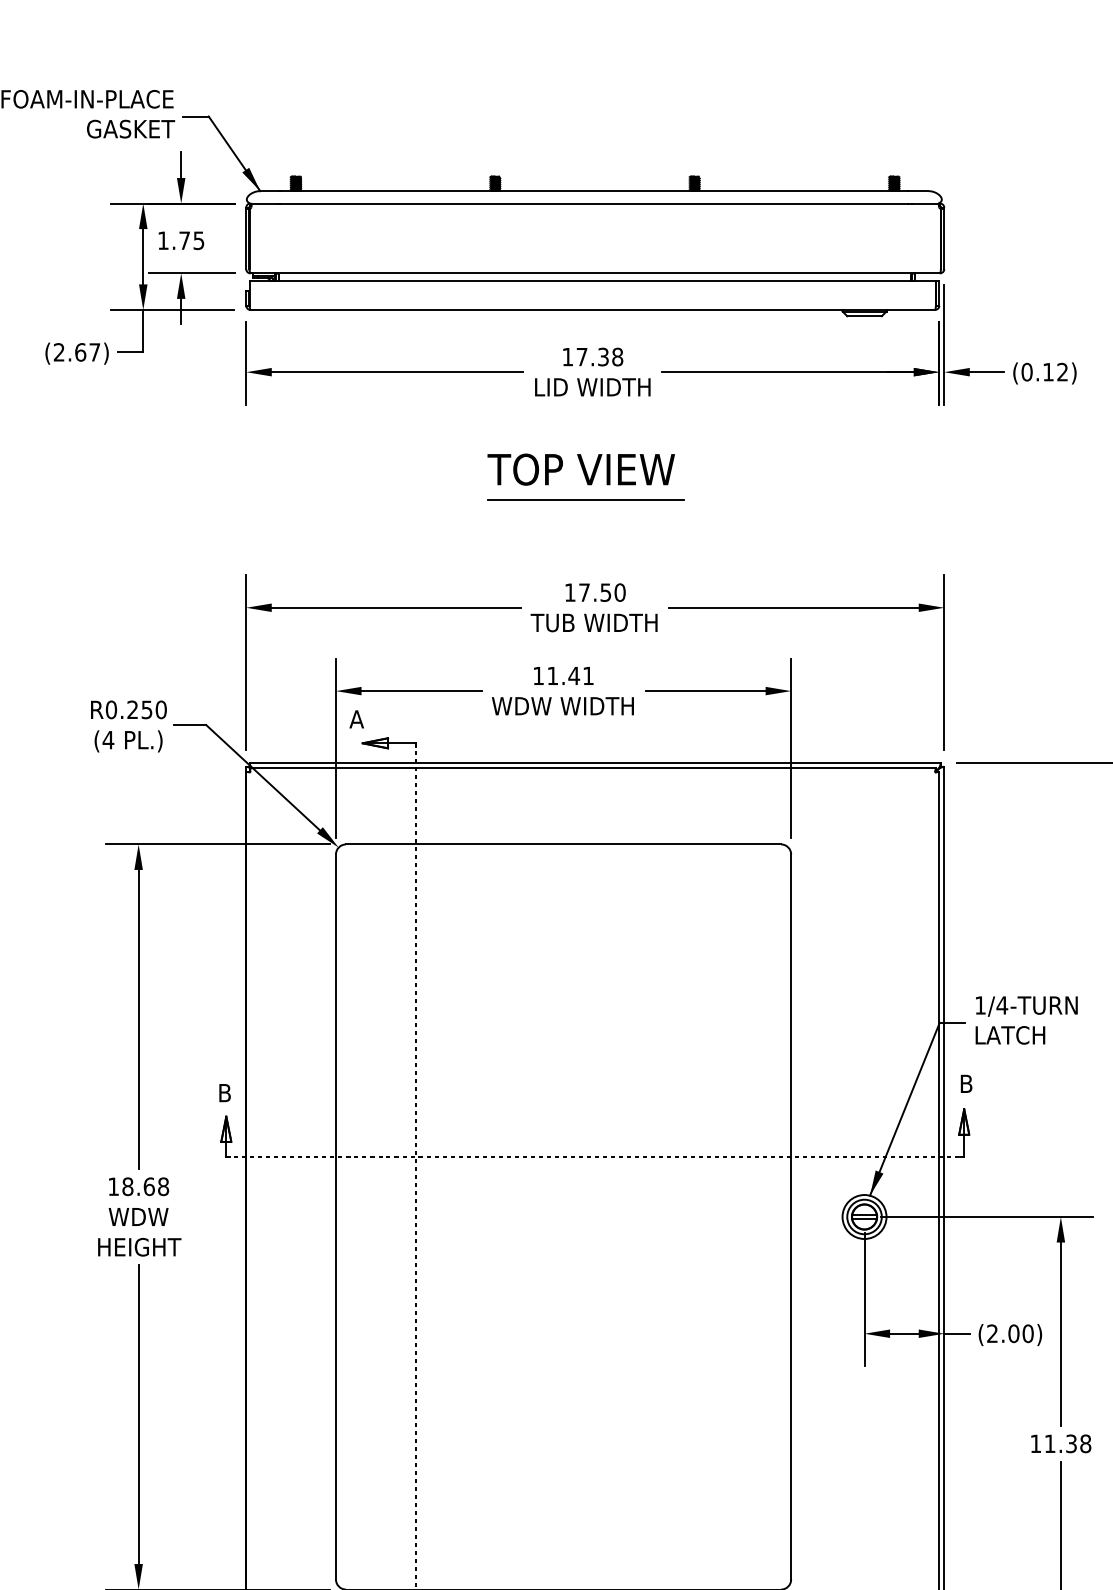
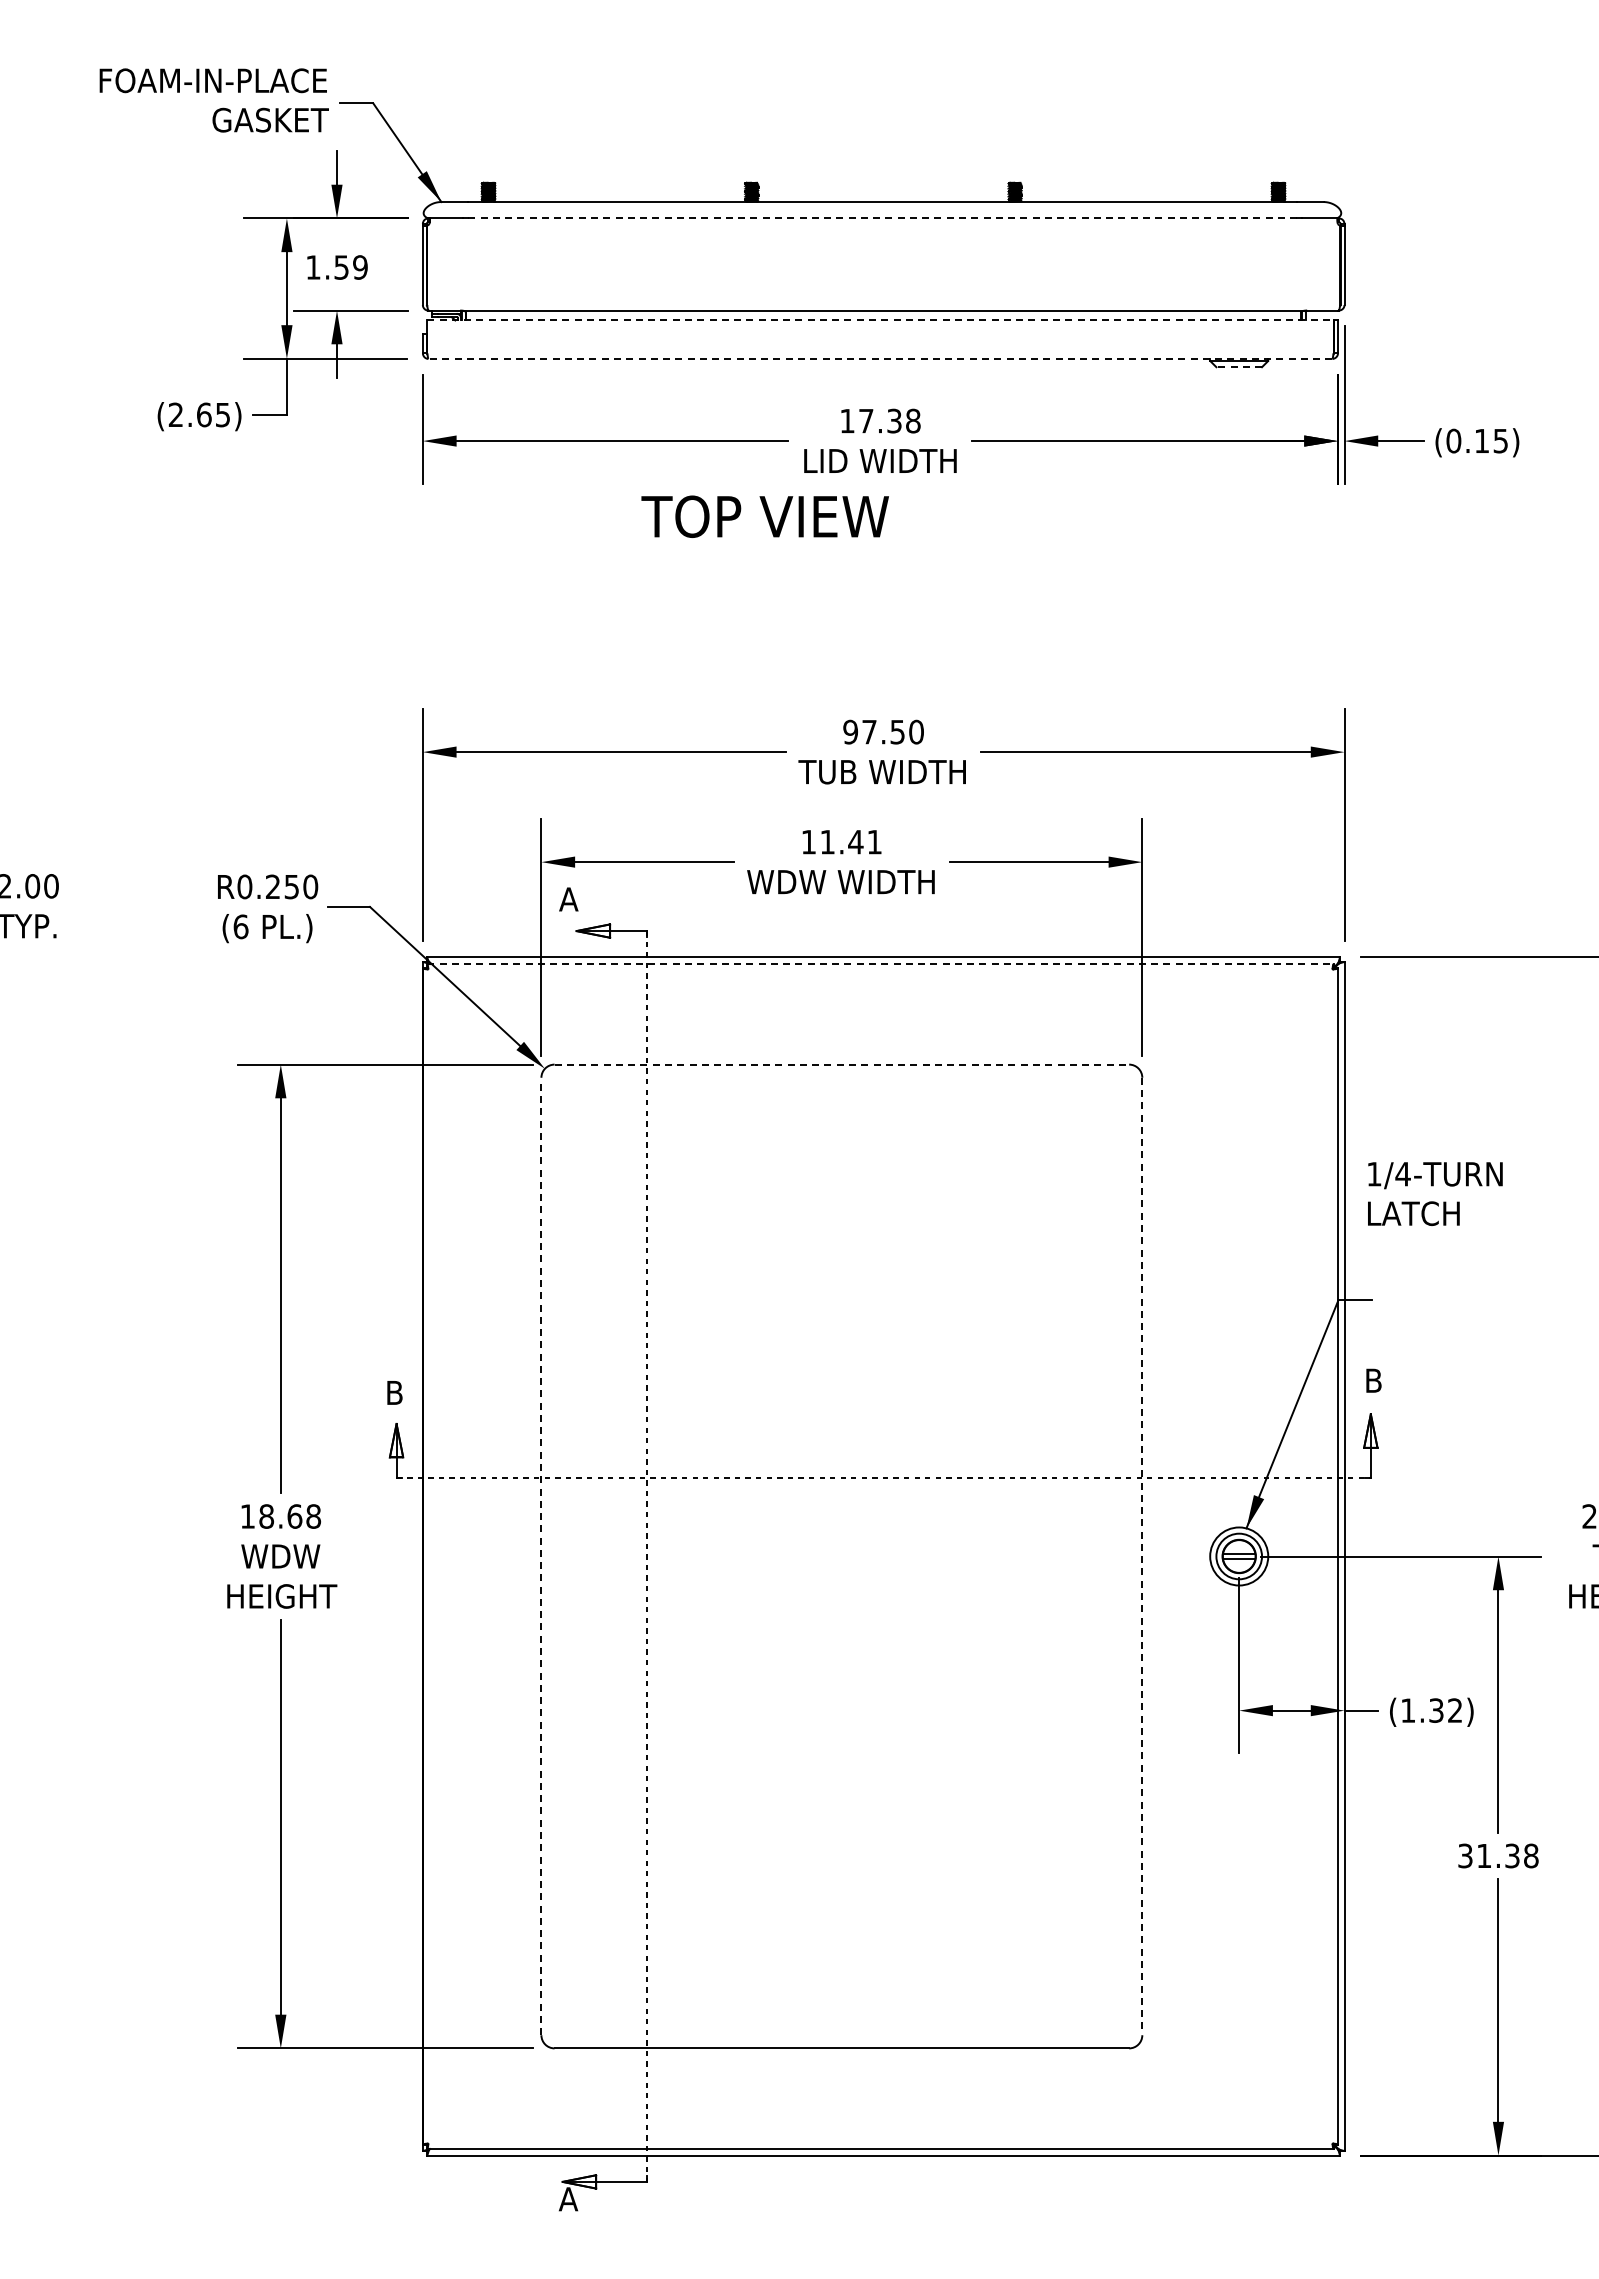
line: (594, 203) -> (882, 218), solid -> dashed
text: (191, 240) -> (350, 267), 1.75 -> 1.59
line: (592, 280) -> (880, 320), solid -> dashed
line: (592, 309) -> (880, 358), solid -> dashed
line: (864, 316) -> (1239, 367), solid -> dashed
text: (94, 352) -> (222, 415), (2.67) -> (2.65)
text: (1062, 371) -> (1500, 440), (0.12) -> (0.15)
text: (580, 469) -> (764, 516), moved
line: (585, 500) -> (870, 610), removed
text: (570, 592) -> (850, 731), 17.50 -> 97.50
text: (108, 739) -> (240, 926), (4 -> (6
line: (592, 768) -> (880, 964), solid -> dashed
line: (564, 844) -> (842, 1064), solid -> dashed
text: (1026, 1020) -> (1435, 1193), moved
line: (336, 1217) -> (541, 1556), solid -> dashed
line: (791, 1217) -> (1142, 1556), solid -> dashed
text: (1010, 1333) -> (1431, 1710), (2.00) -> (1.32)
text: (1035, 1443) -> (1465, 1855), 11.38 -> 31.38

